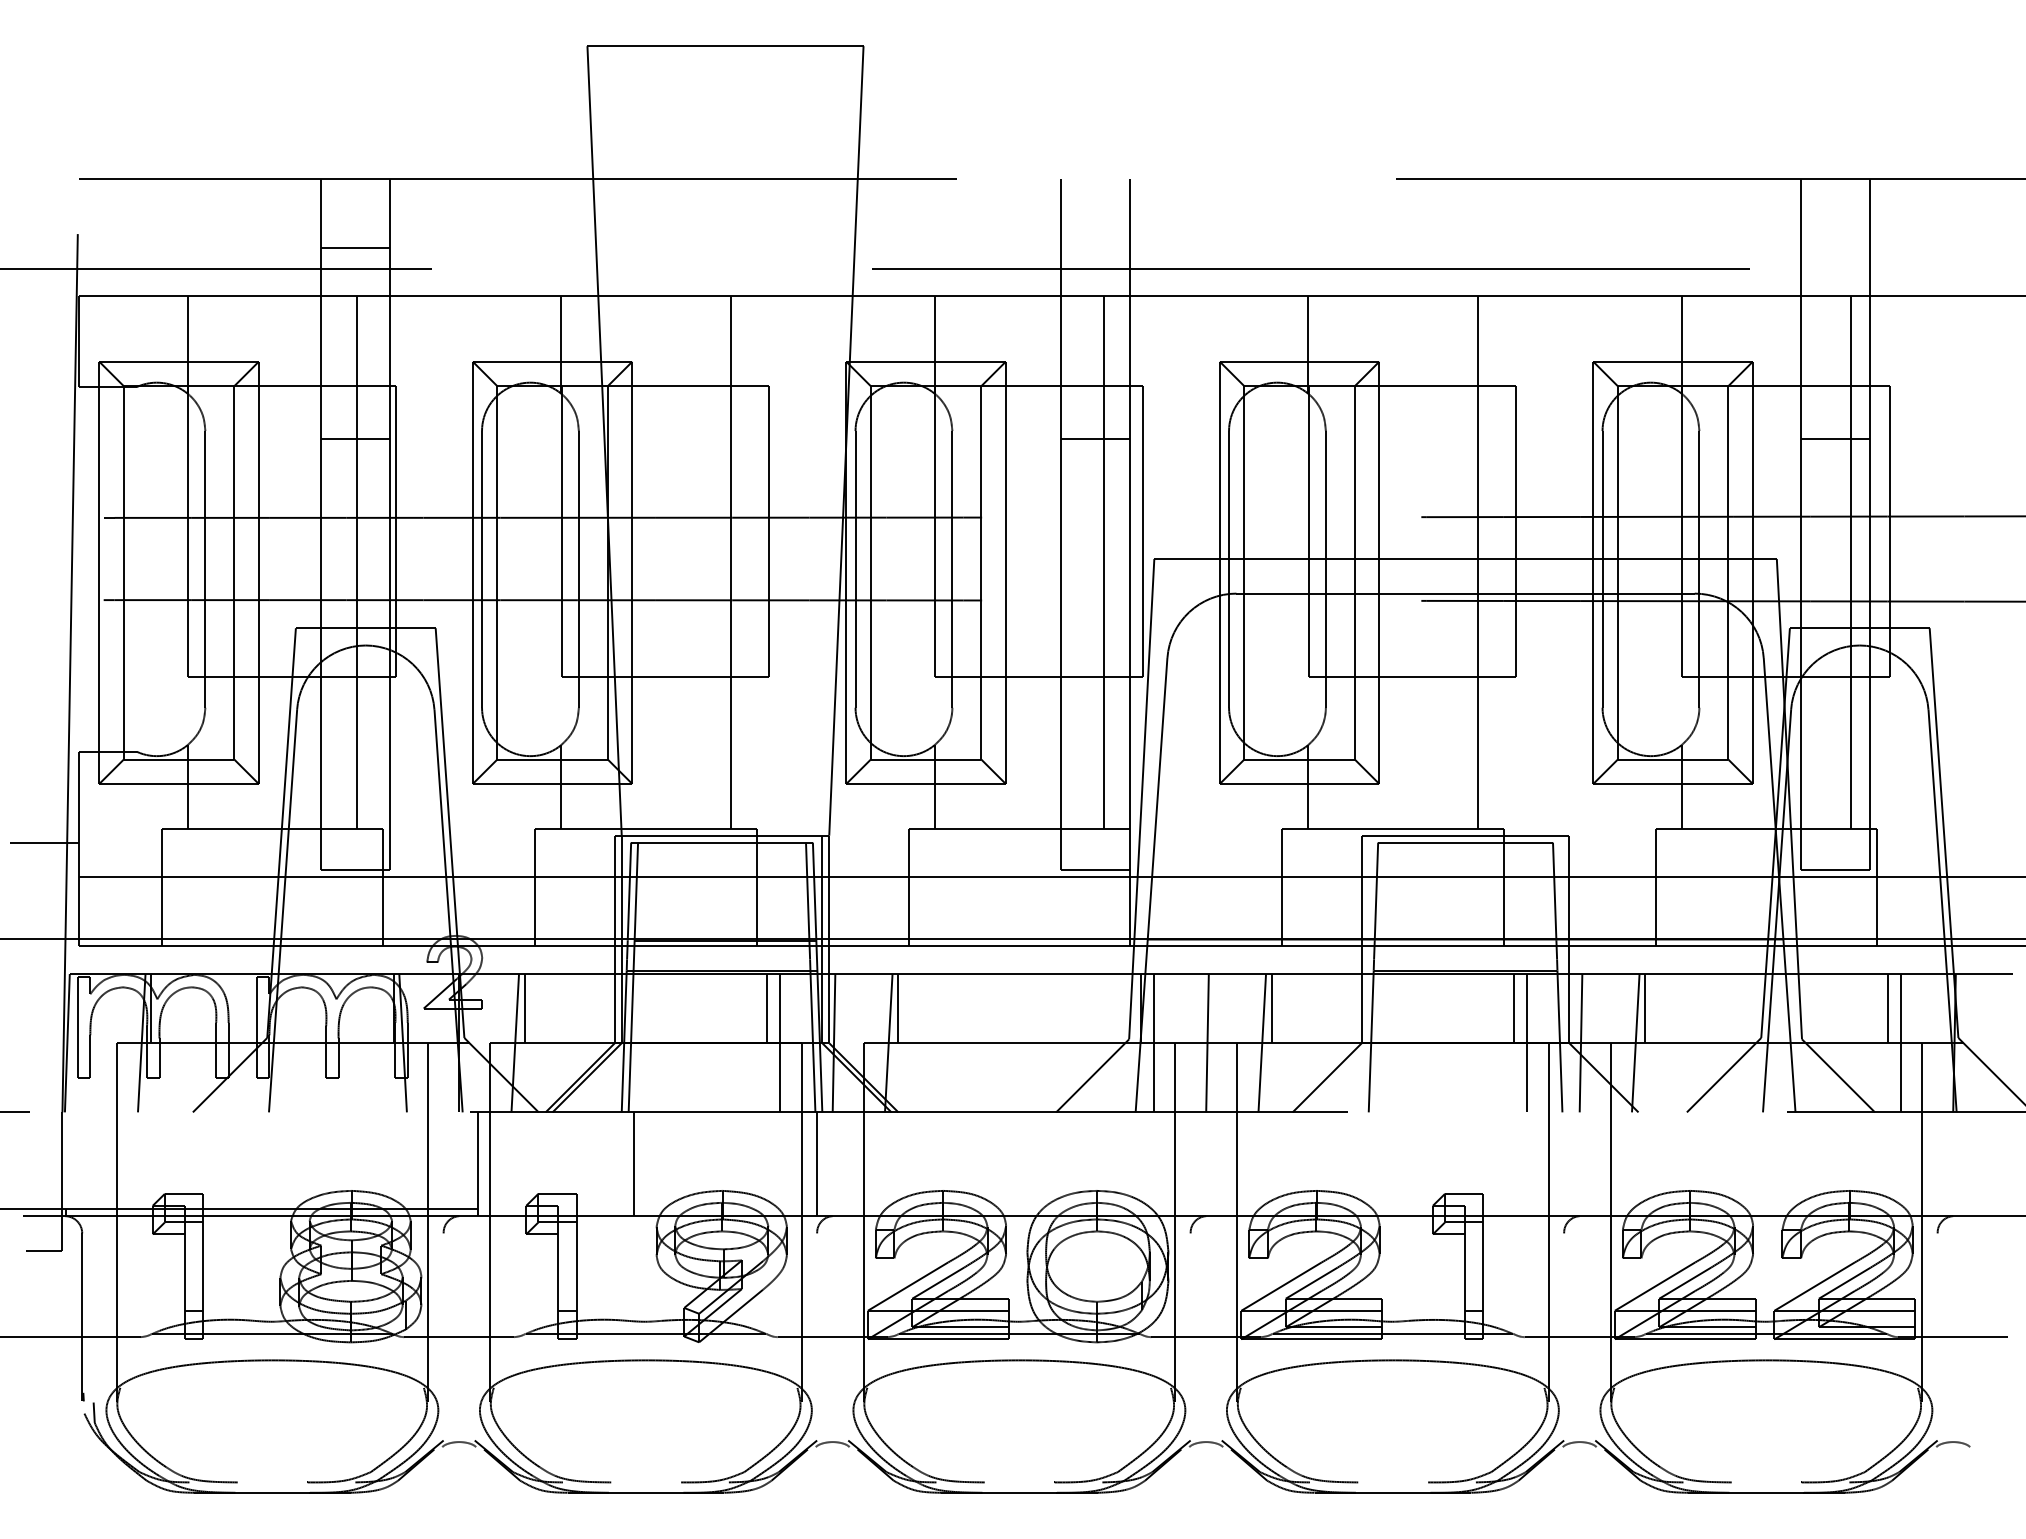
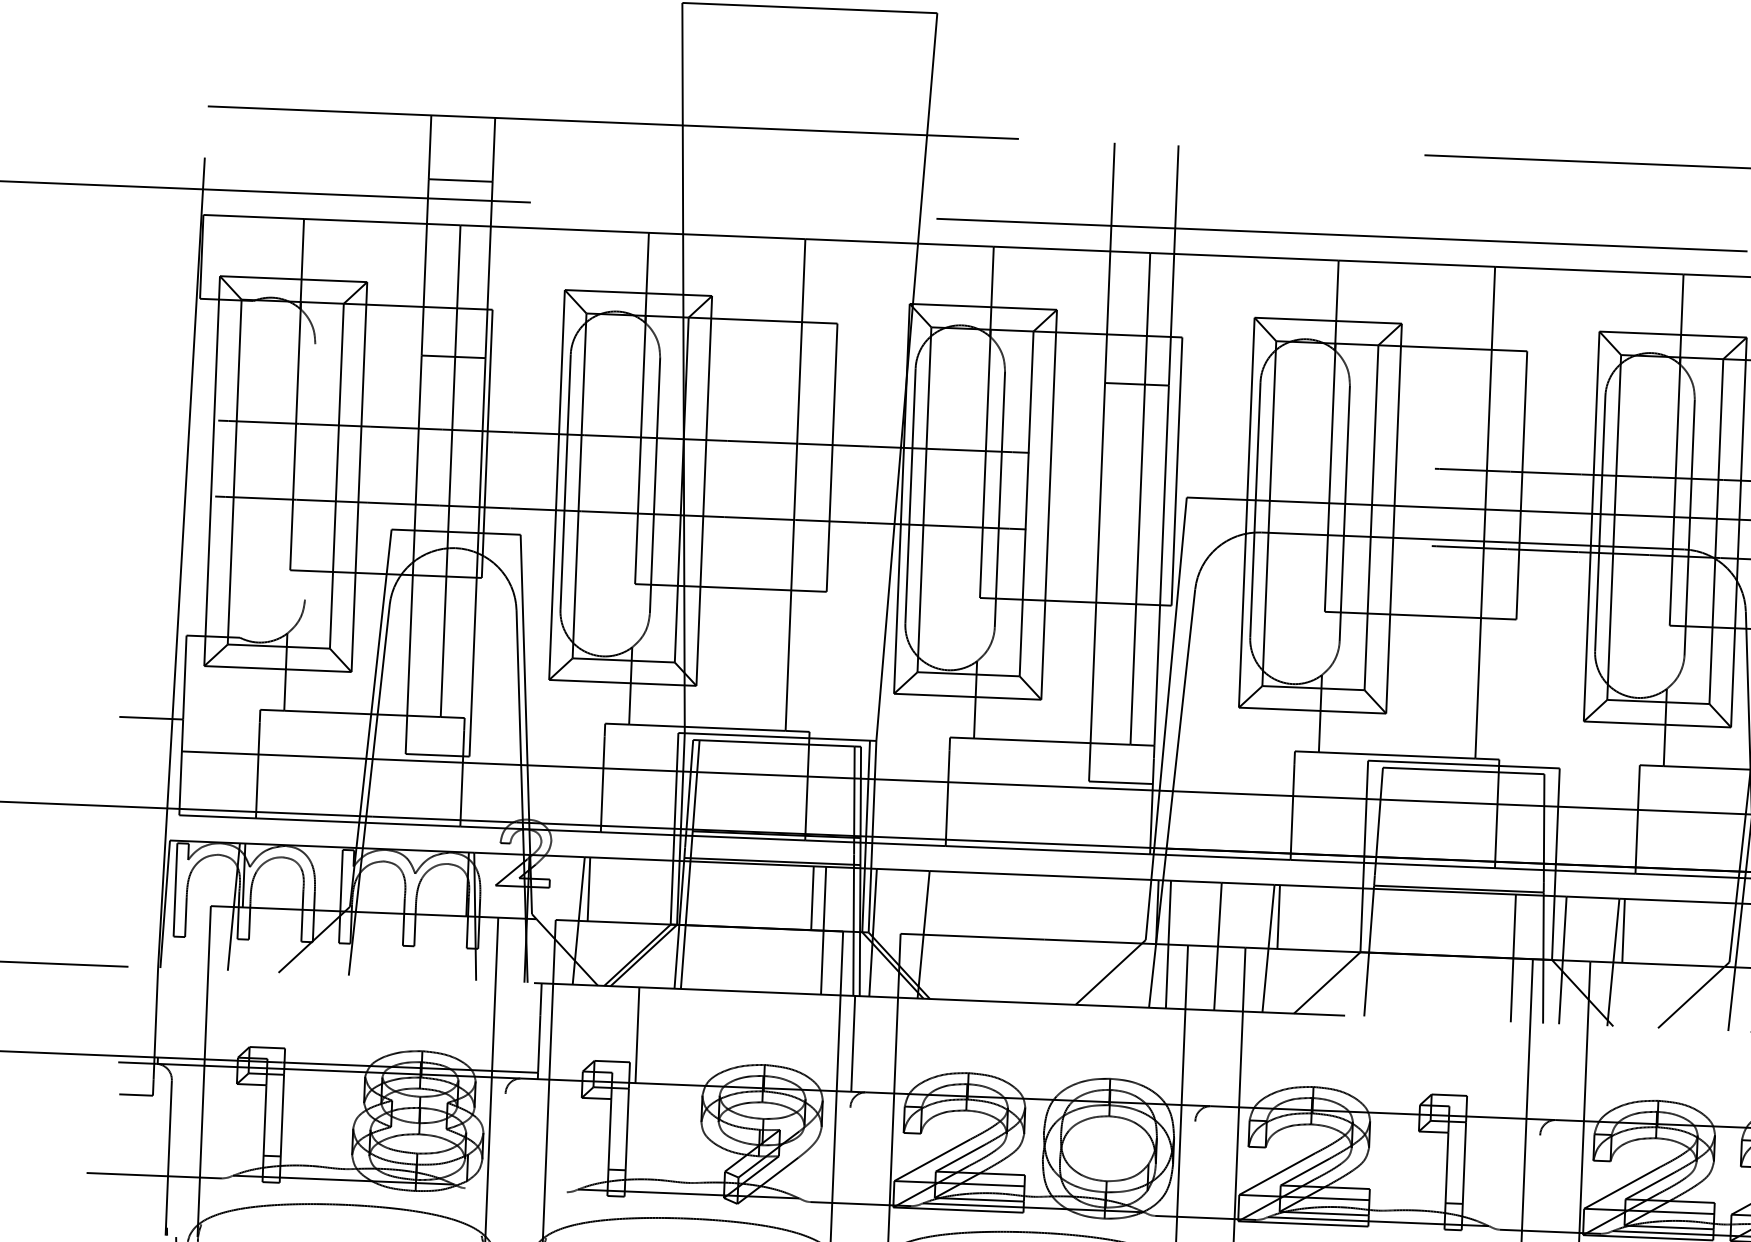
line: (205, 569) -> (310, 472), removed
line: (898, 1008) -> (933, 903), removed
line: (1514, 1008) -> (1502, 925), removed
line: (633, 1164) -> (637, 1035), moved
line: (459, 1337) -> (516, 1190), removed

